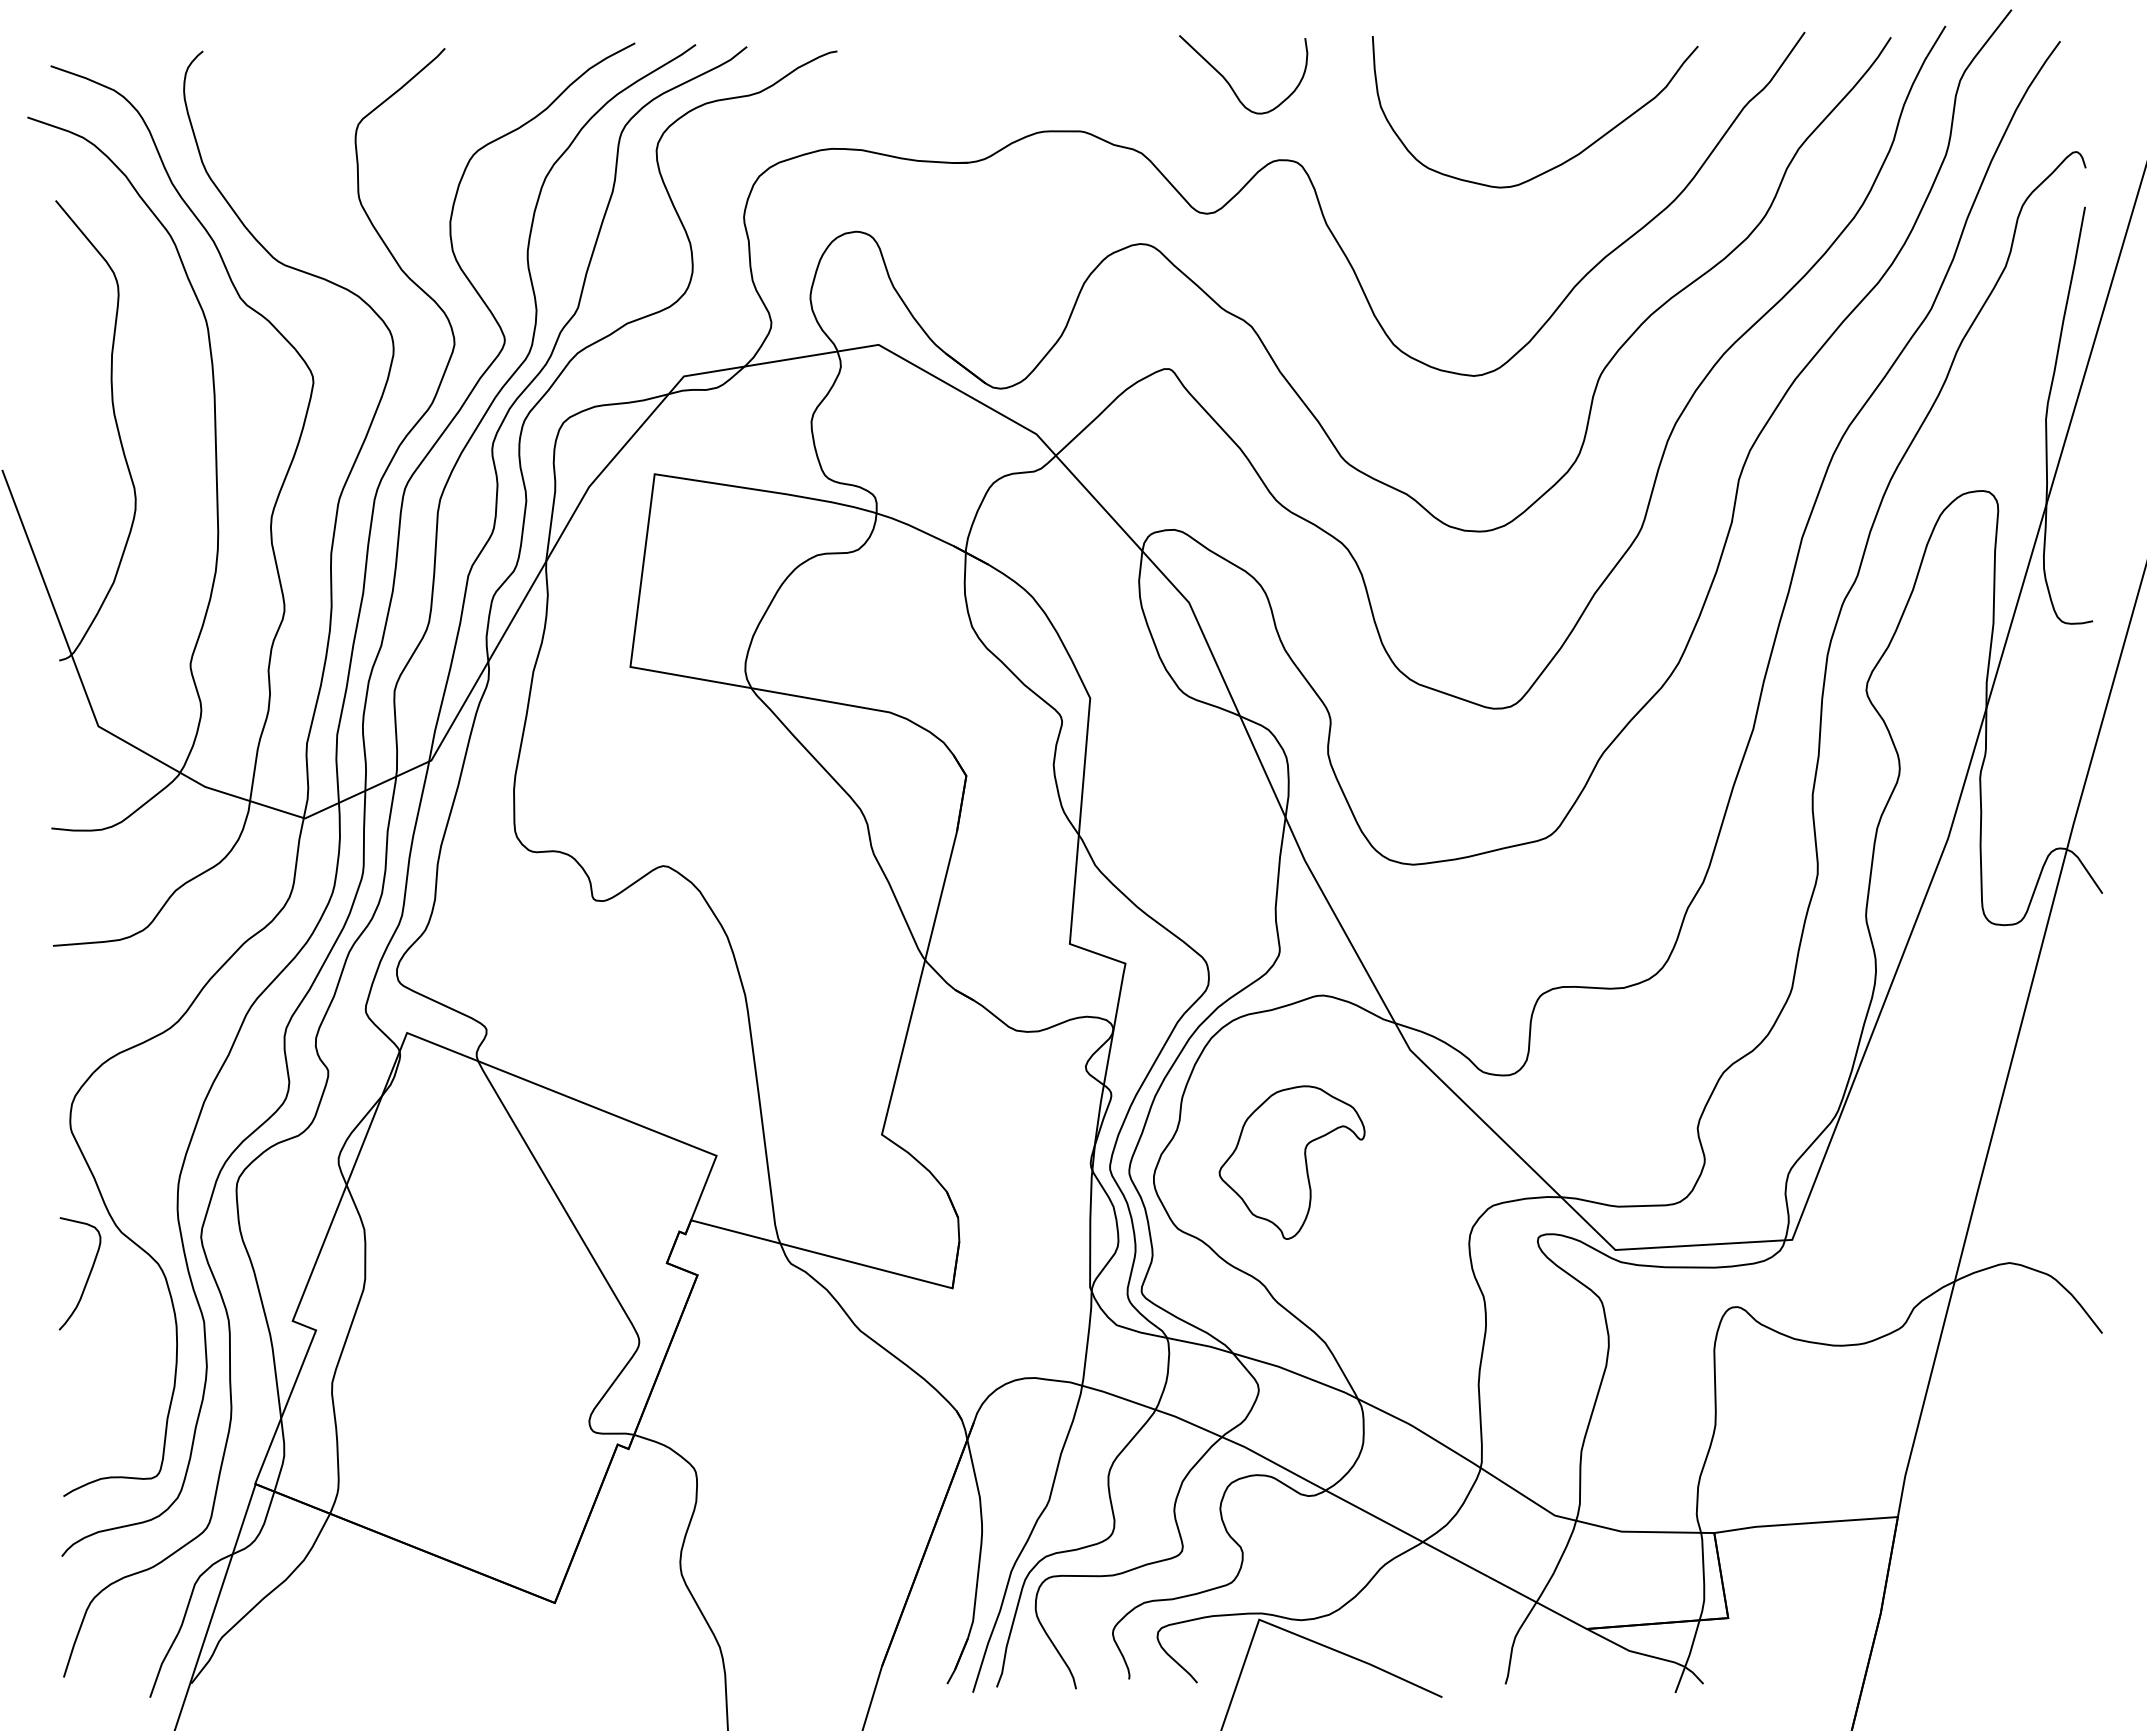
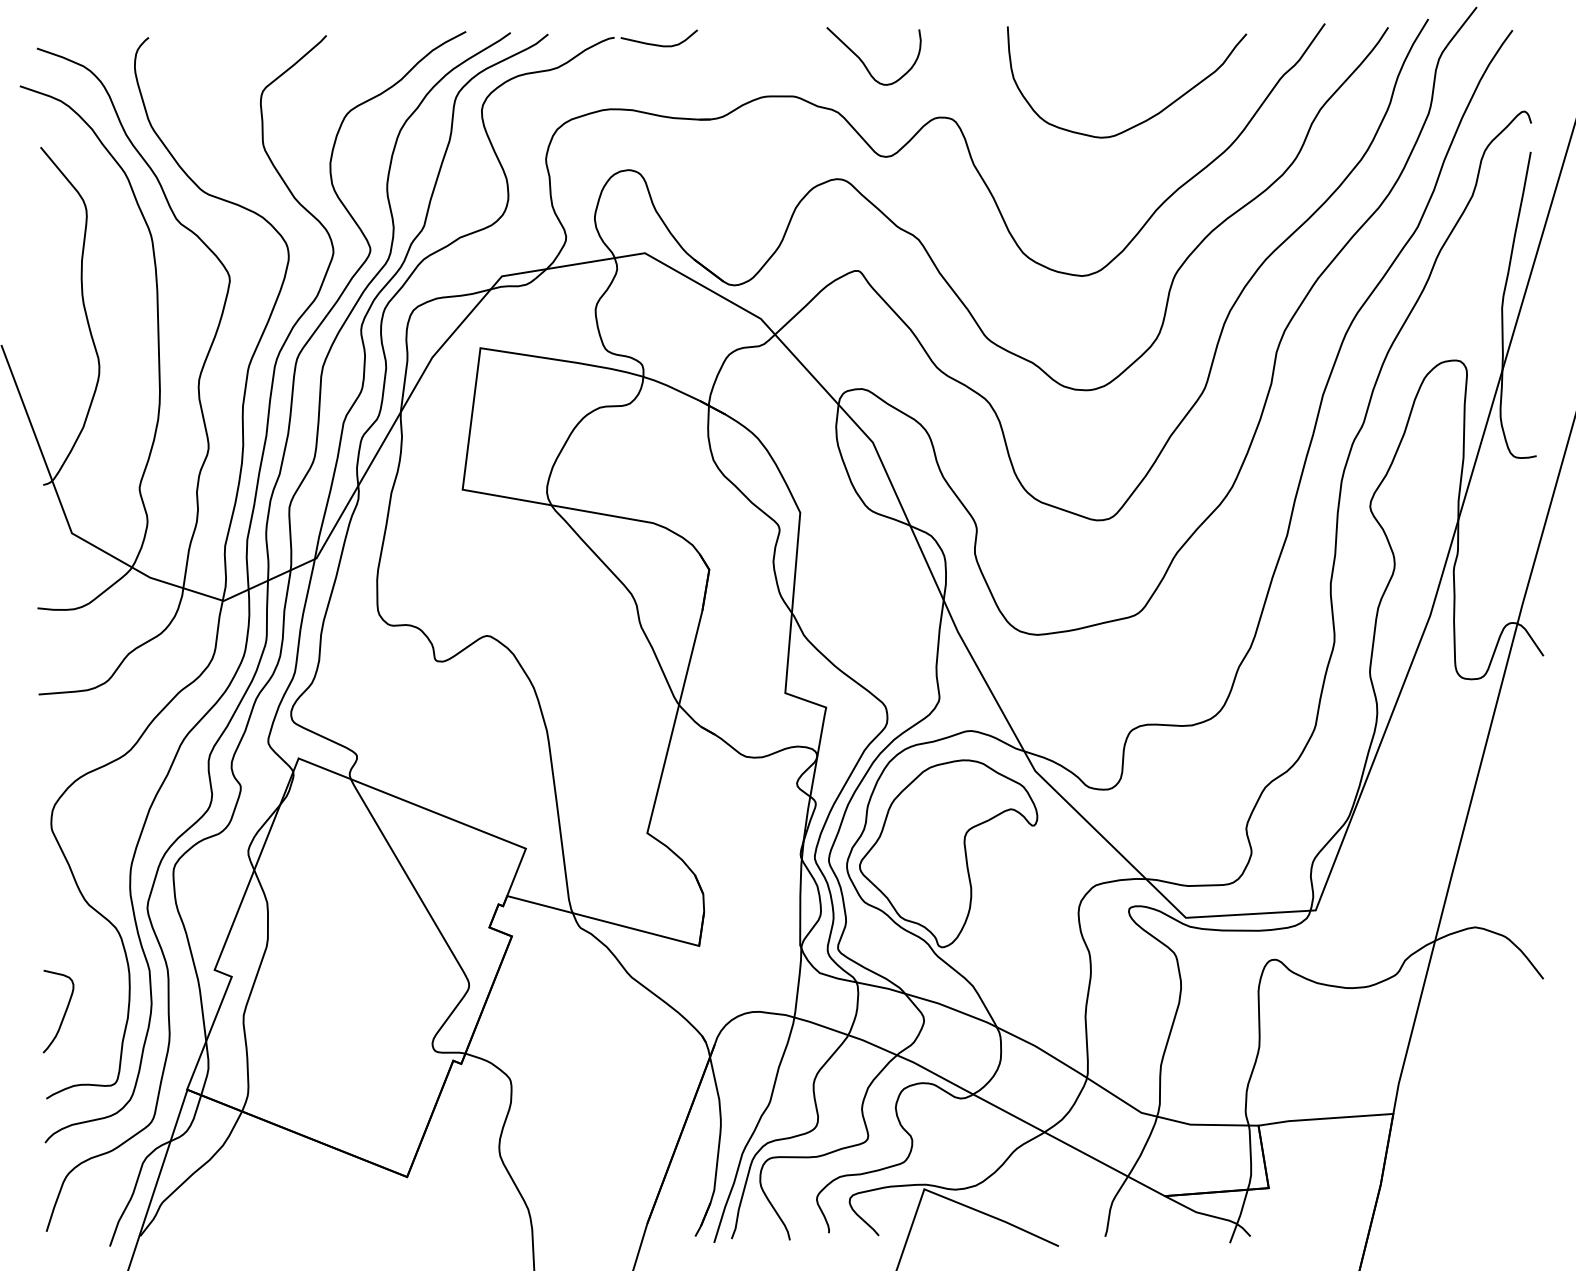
curve: (894, 60) -> (656, 44), added
curve: (1231, 85) -> (865, 64), moved
part: (1291, 1162) -> (948, 853), size x1.67
curve: (87, 1277) -> (63, 1014), moved

